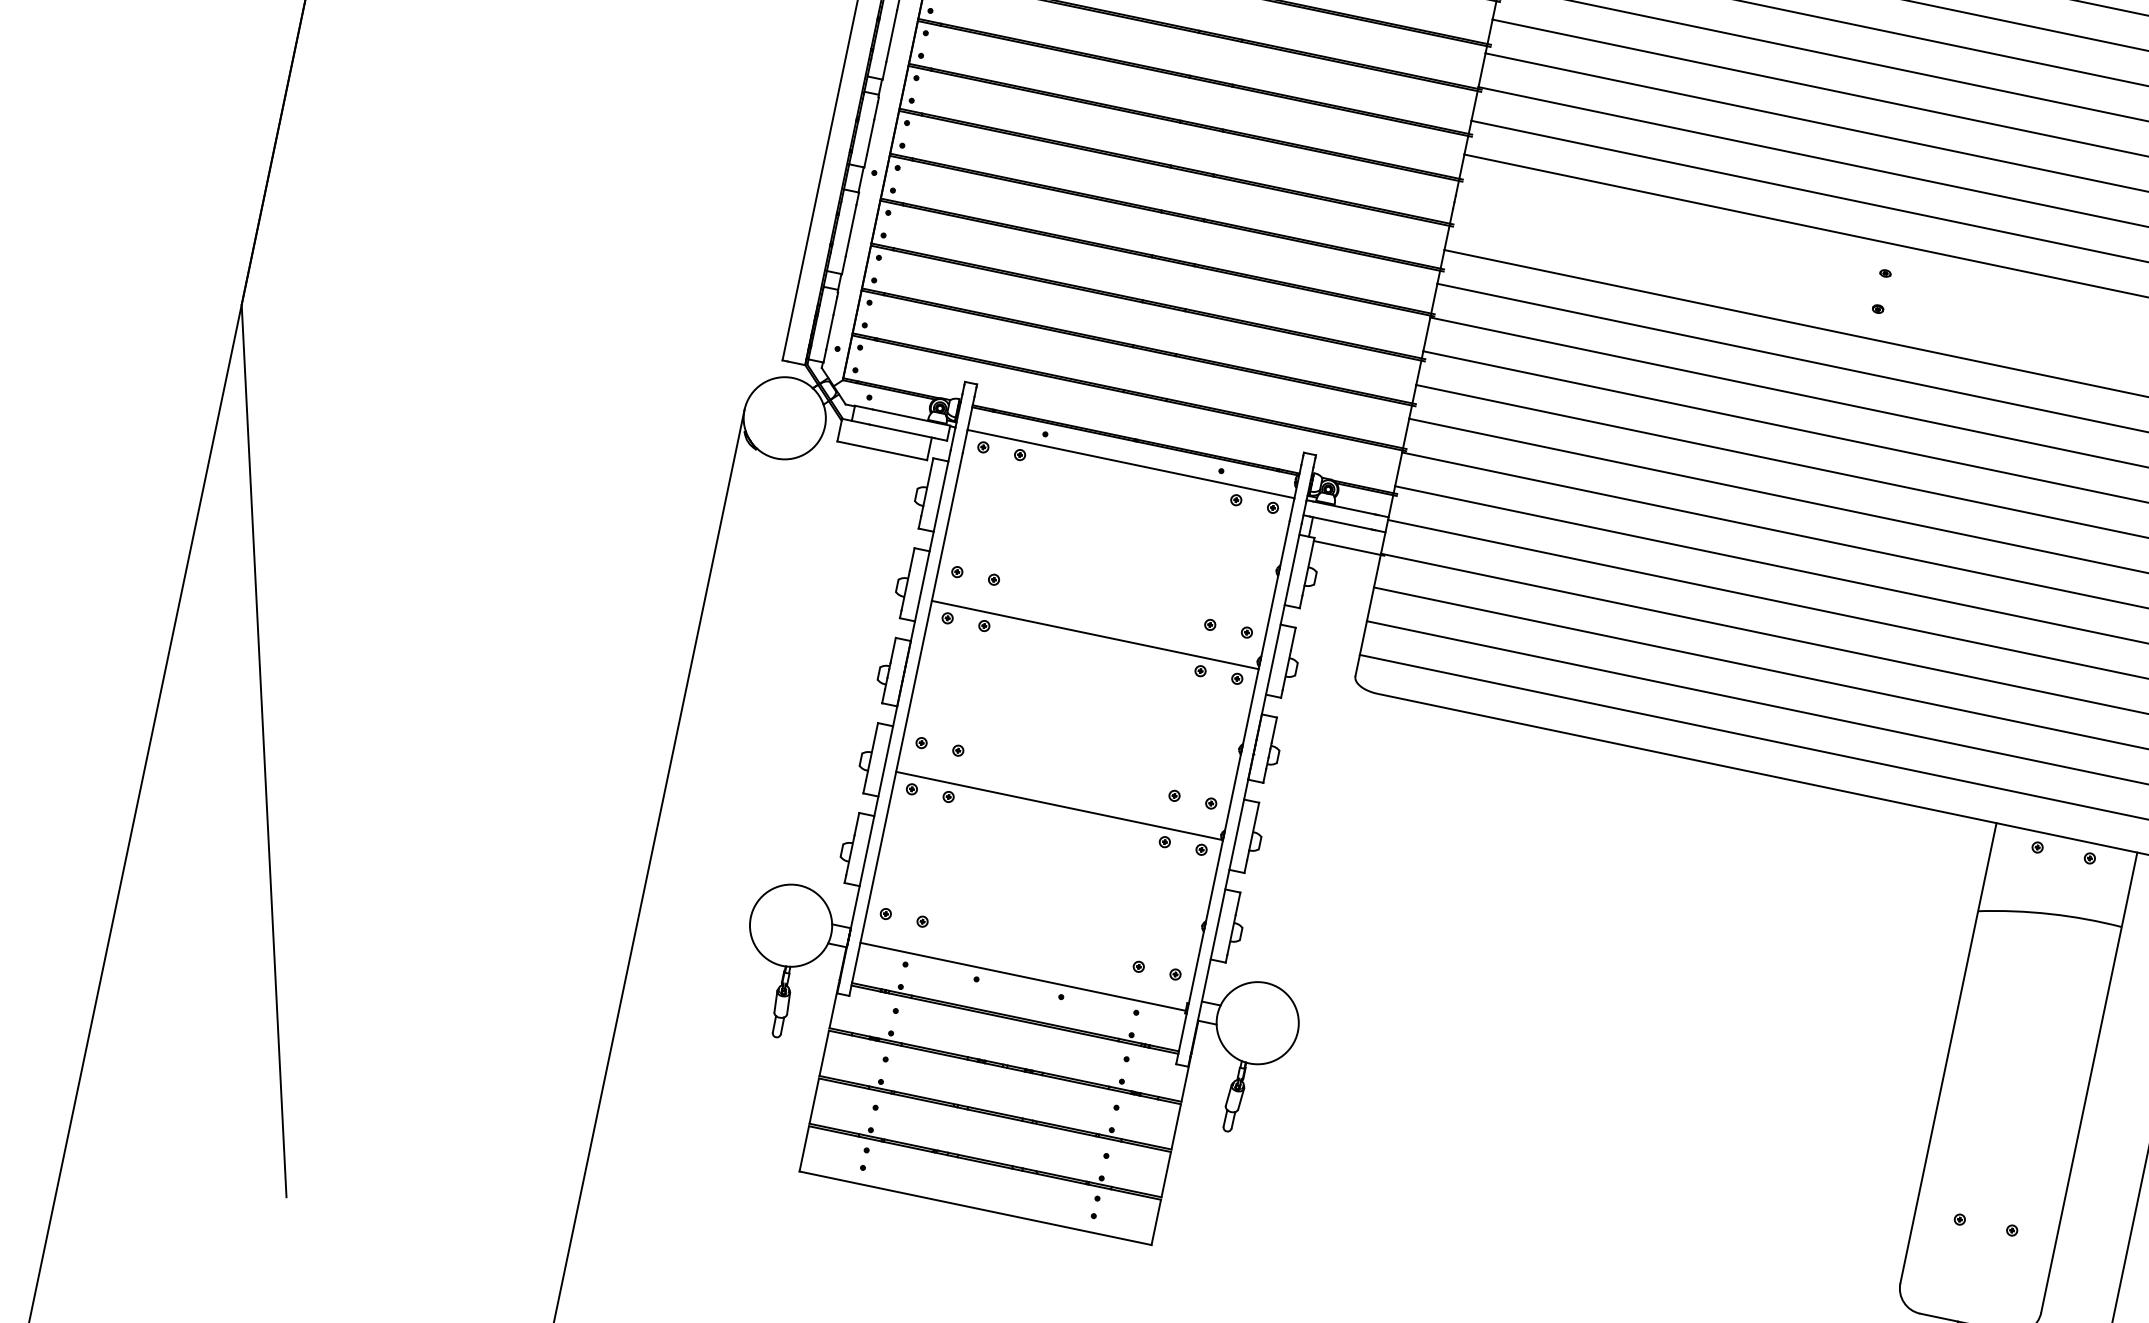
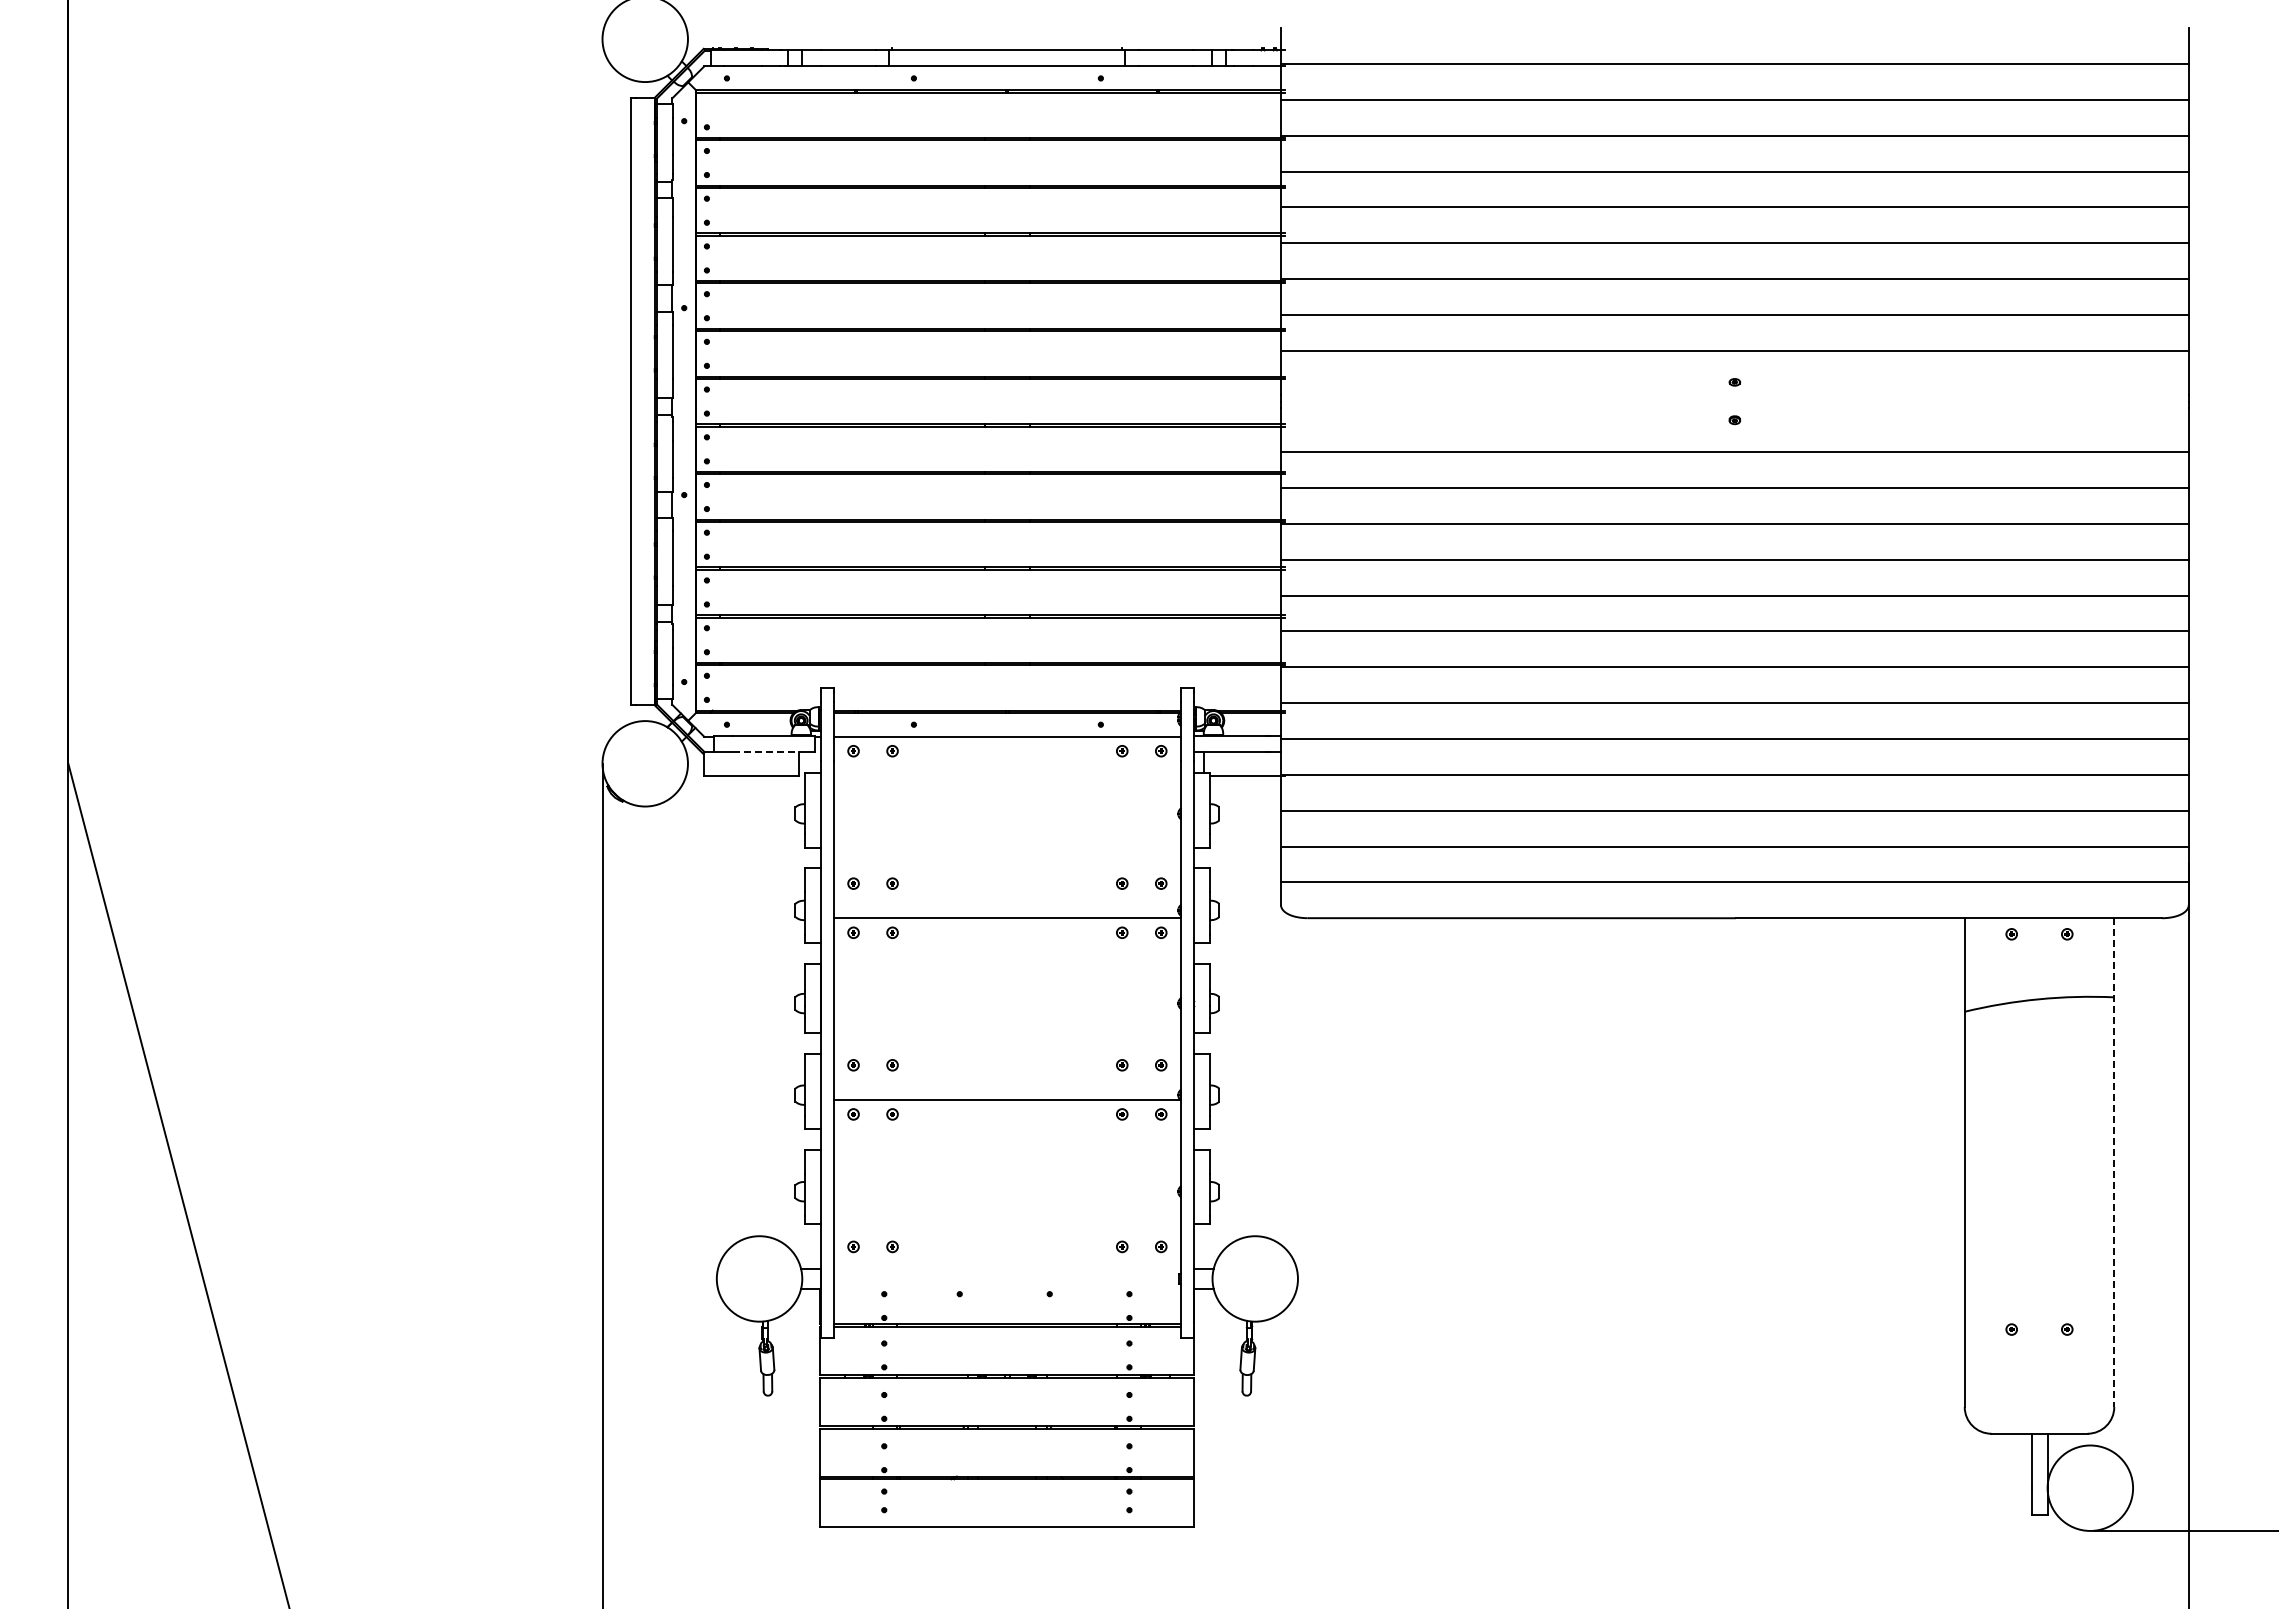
line: (902, 431) -> (767, 752), solid -> dashed
line: (1023, 976) -> (1006, 1281), removed
line: (2089, 1083) -> (2114, 1163), solid -> dashed

